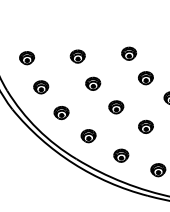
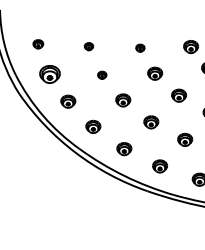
part: (129, 54) -> (140, 48), size x0.6
part: (77, 56) -> (88, 46), size x0.6
part: (27, 58) -> (38, 44), size x0.7
part: (93, 84) -> (102, 75), size x0.6
part: (40, 87) -> (49, 74), size x1.4

